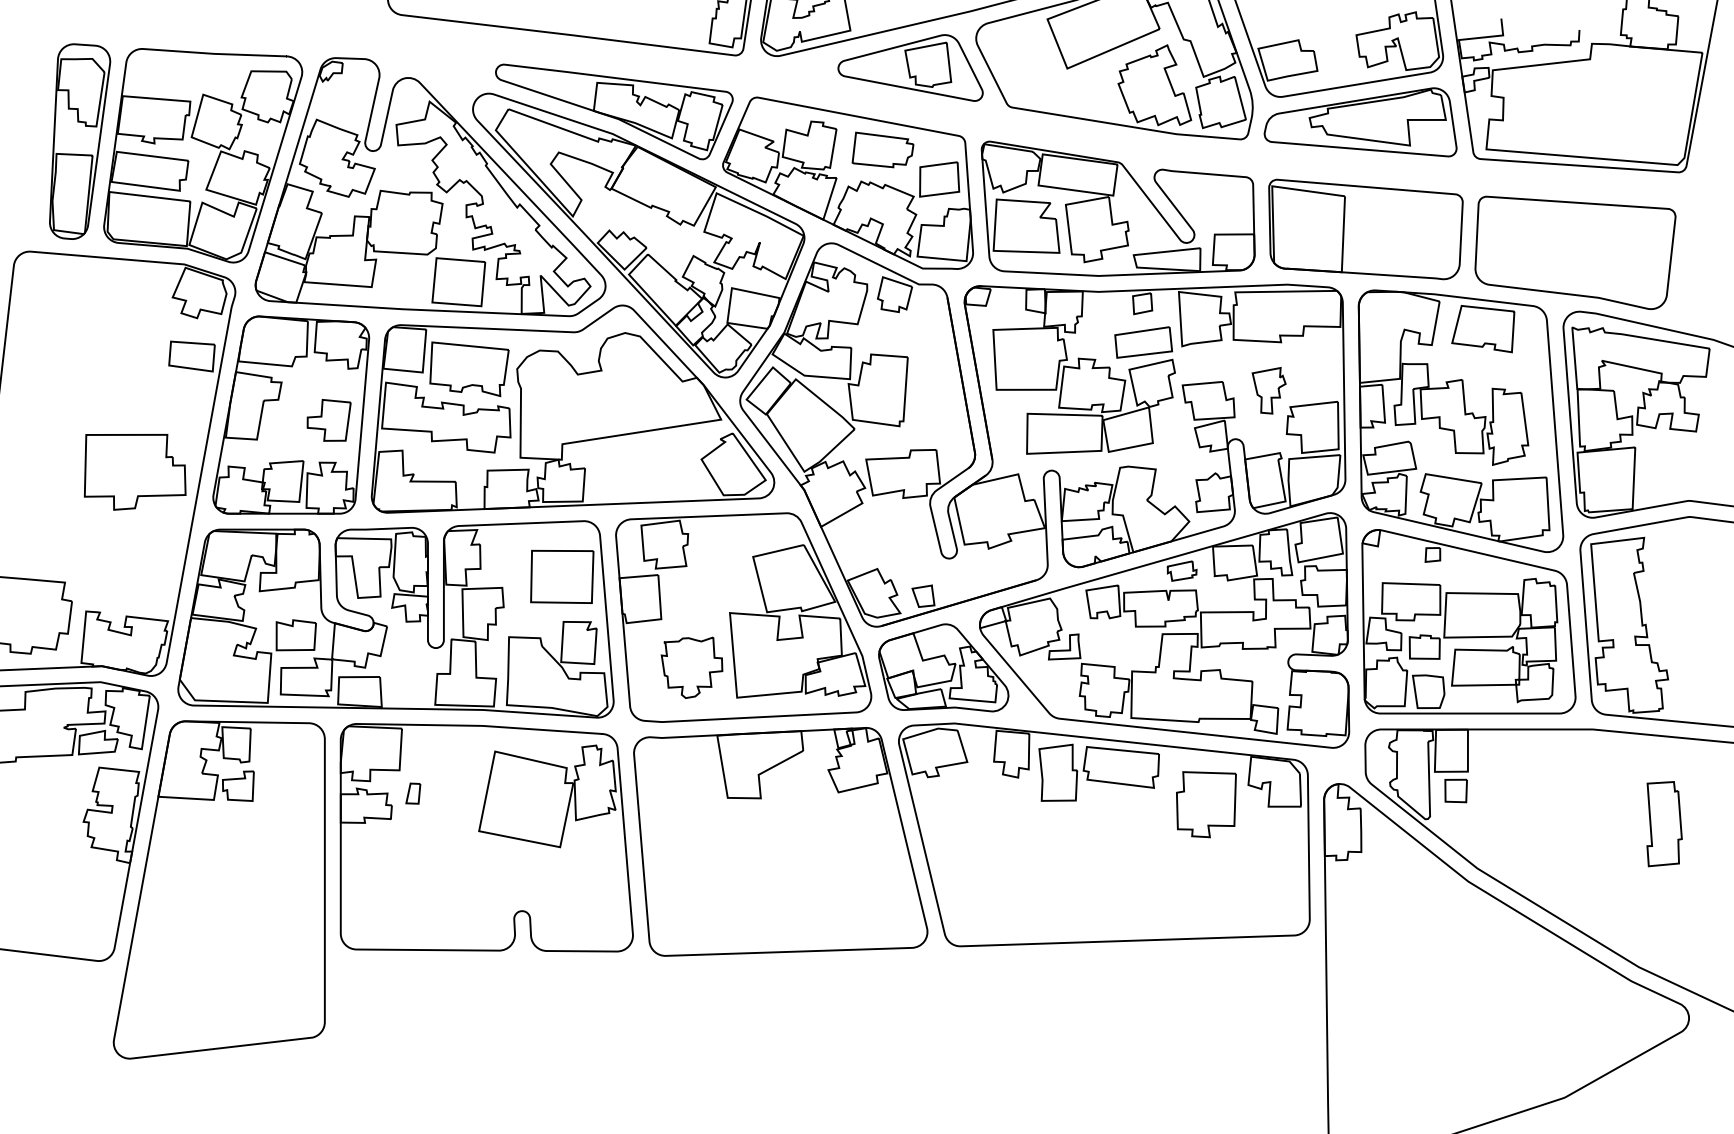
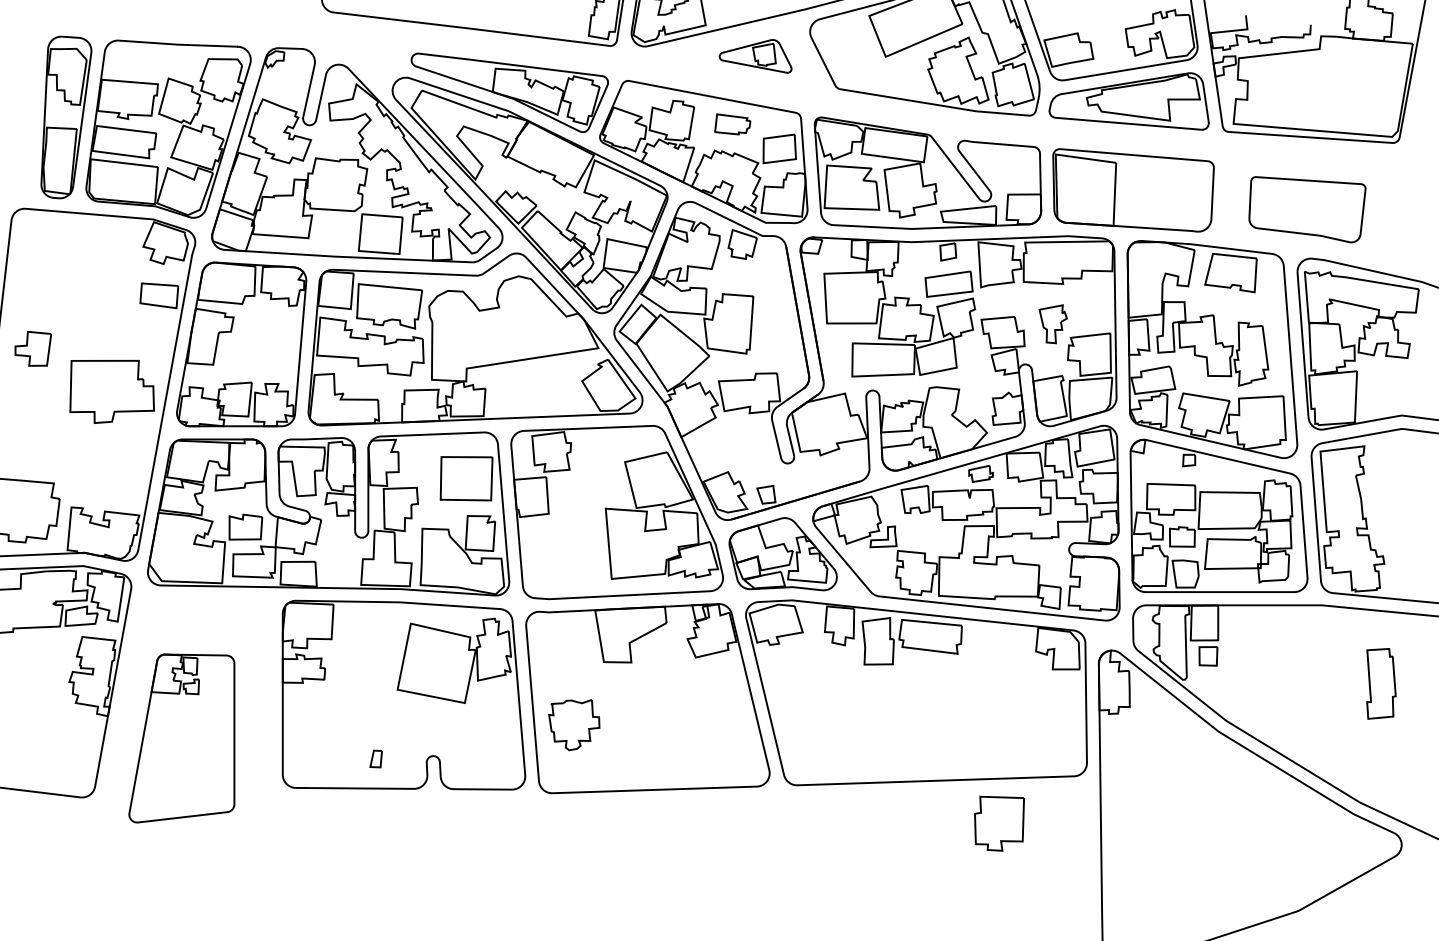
part: (910, 67) -> (755, 55), size x0.6
part: (882, 149) -> (732, 124), size x0.7
part: (1575, 252) -> (1307, 209), size x0.7
part: (328, 420) -> (32, 348), moved
part: (691, 667) -> (573, 724), moved
part: (413, 793) -> (376, 758), moved
part: (1206, 804) -> (999, 823), moved
part: (218, 889) -> (181, 738), size x0.6

